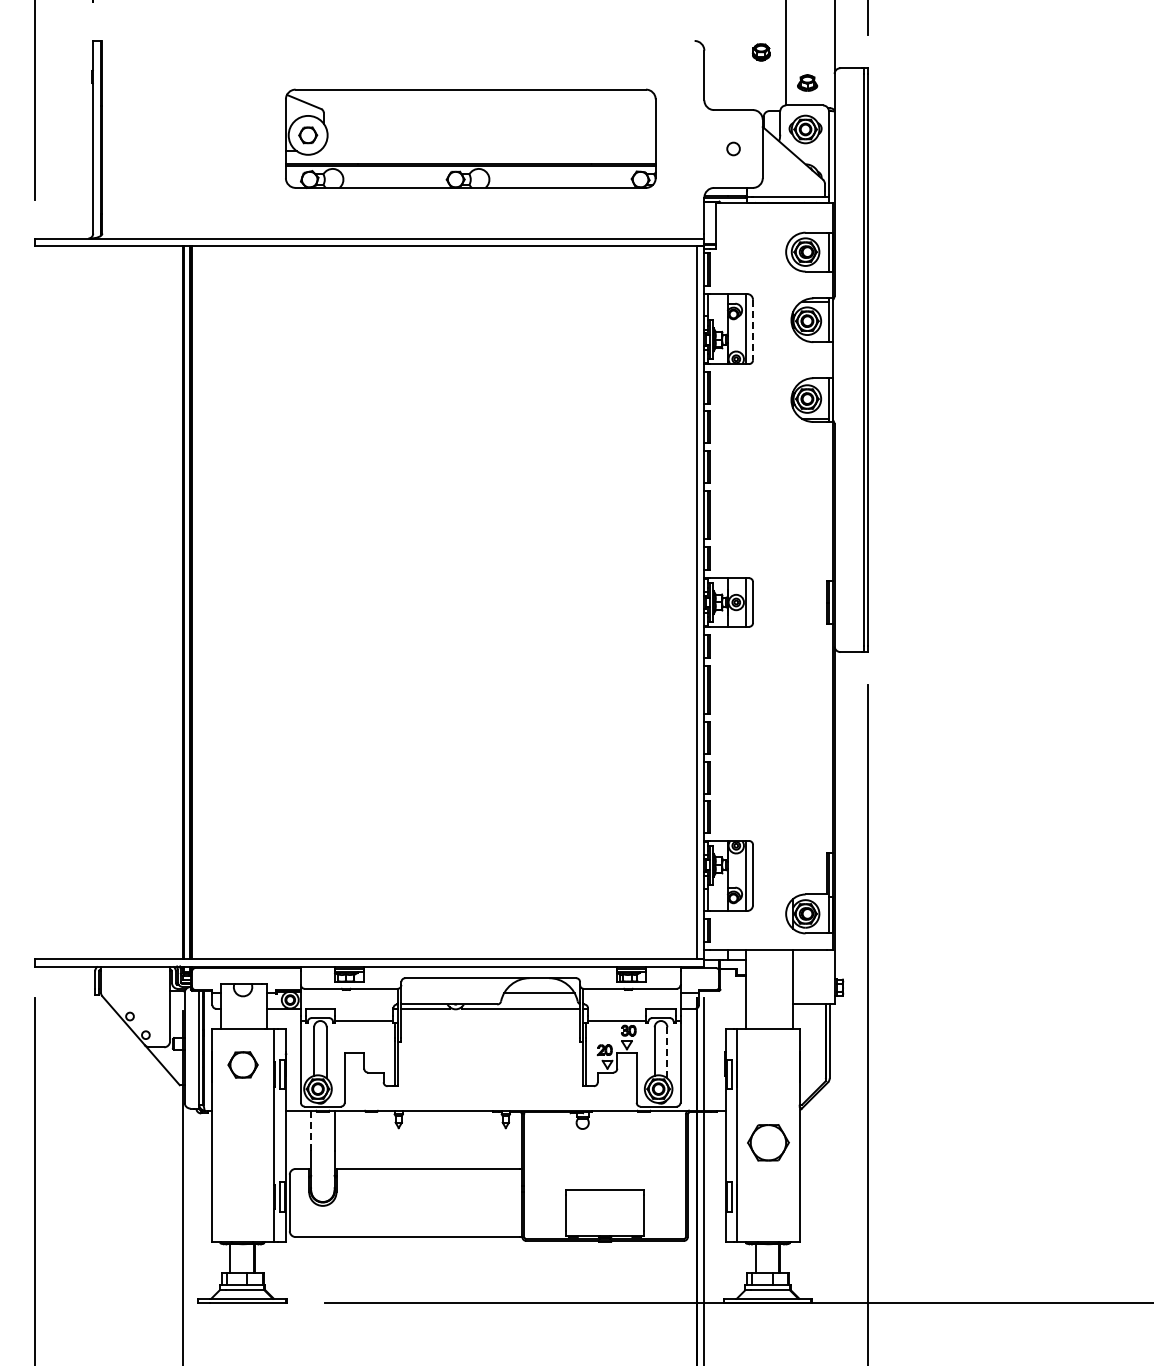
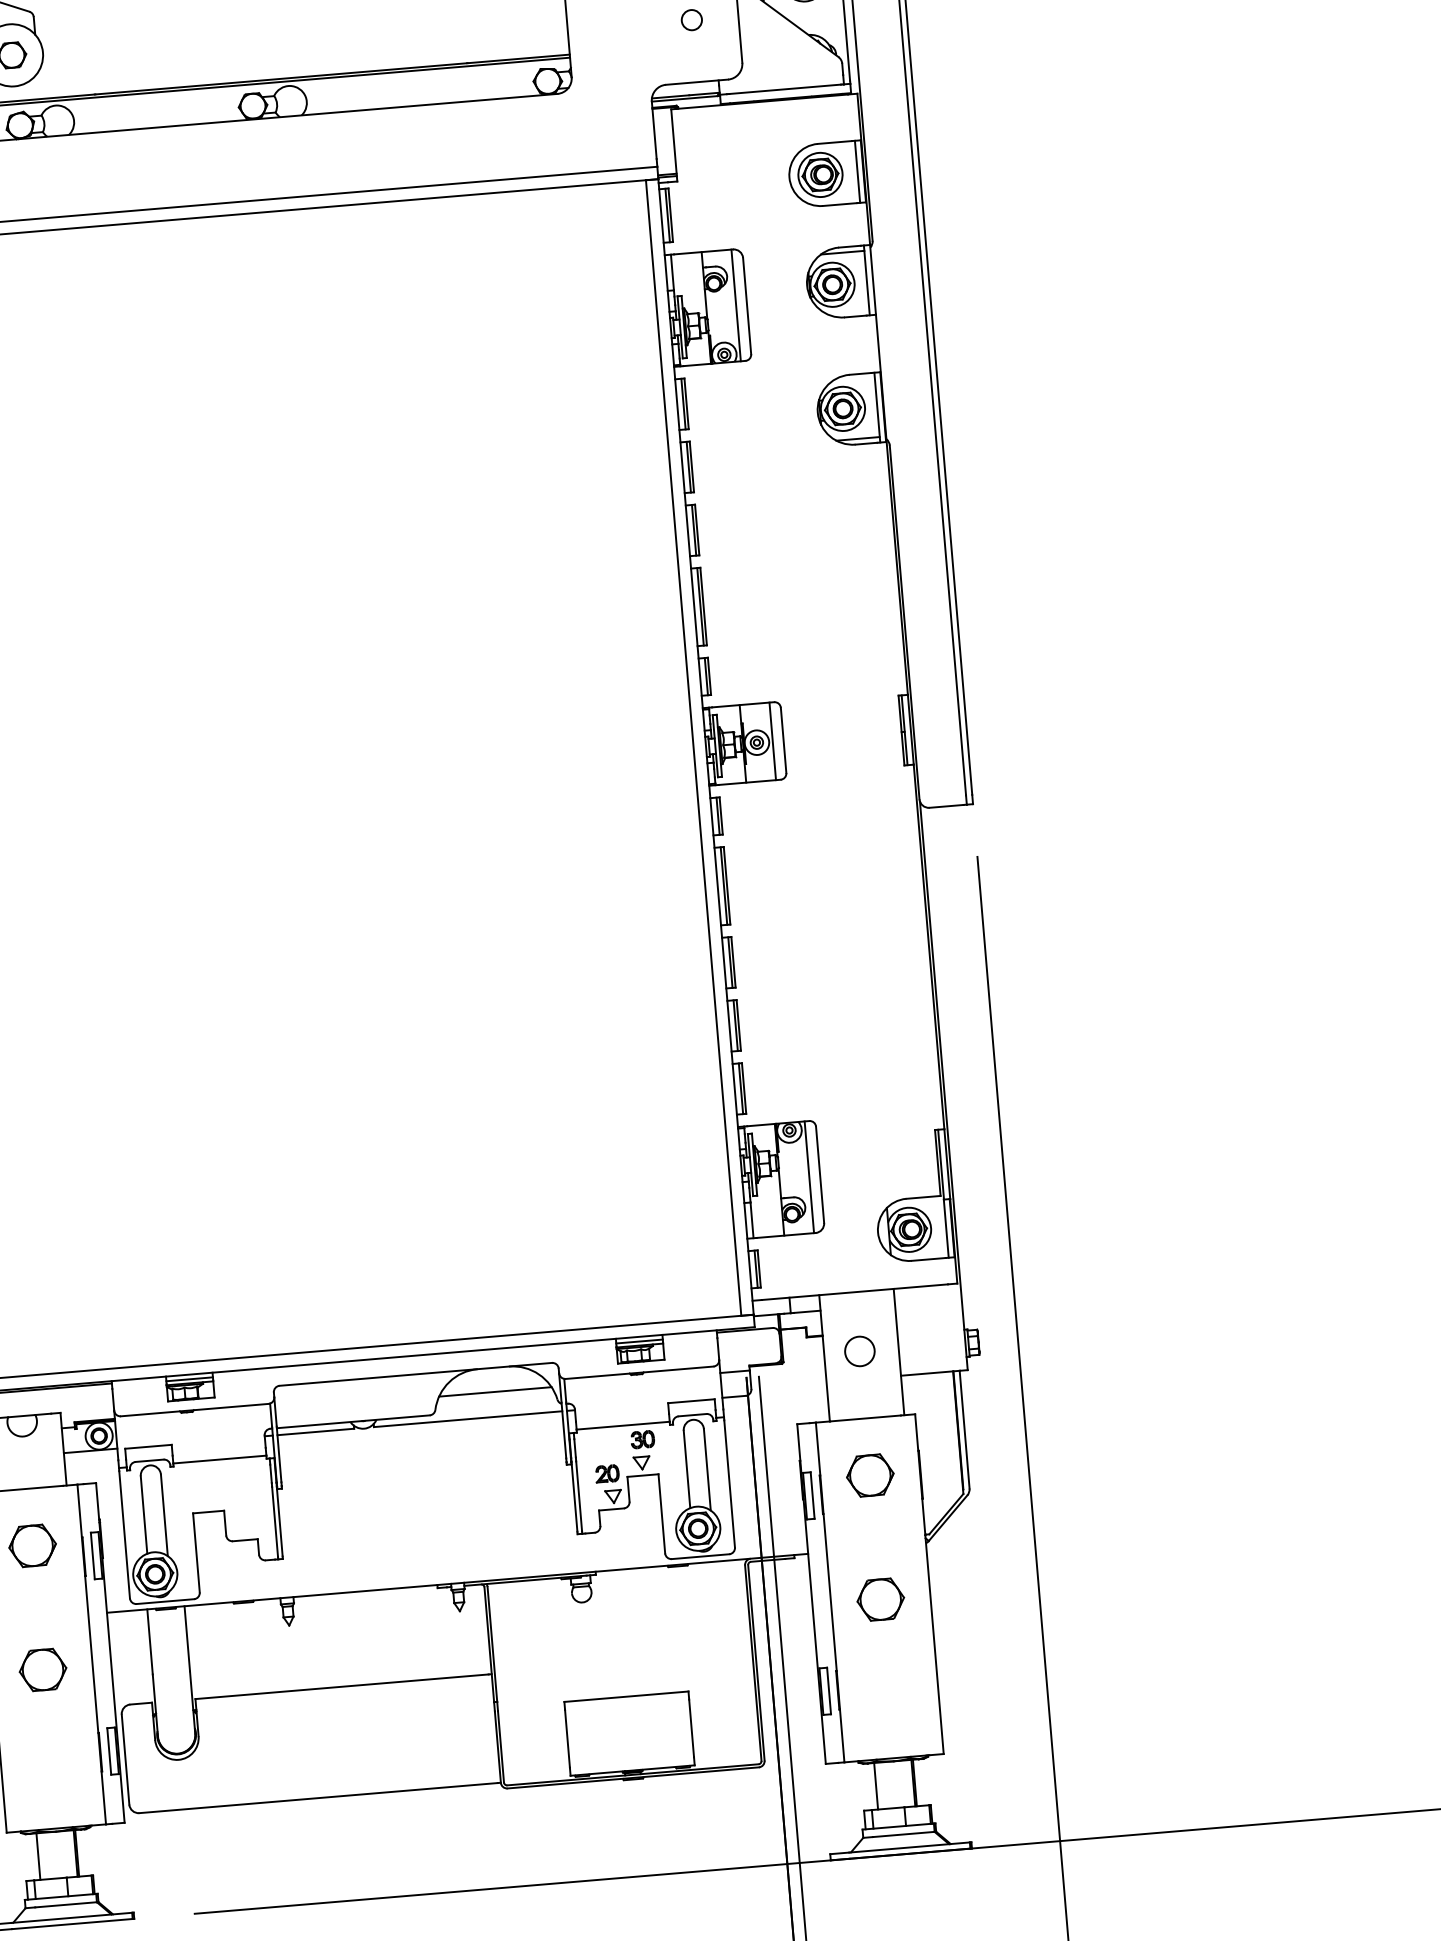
line: (753, 330) -> (747, 306), dashed -> solid
circle: (768, 987) -> (859, 1352), added
line: (667, 1052) -> (707, 1469), dashed -> solid
part: (768, 1064) -> (870, 1474), added
line: (311, 1131) -> (150, 1642), dashed -> solid
part: (242, 1142) -> (42, 1669), added
part: (768, 1142) -> (880, 1599), size x0.71

